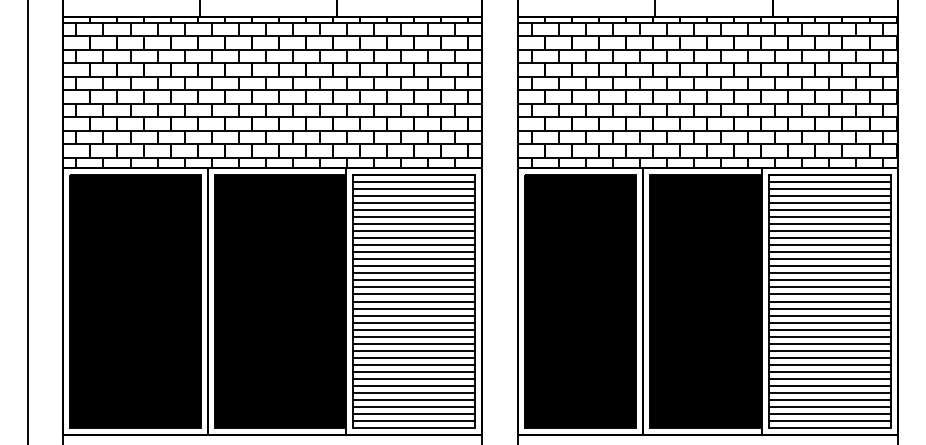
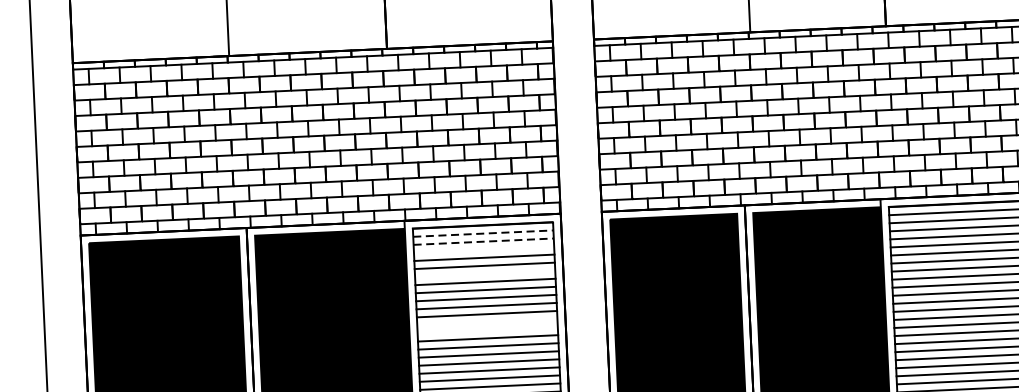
line: (414, 181) -> (483, 233), solid -> dashed
line: (414, 188) -> (484, 241), solid -> dashed
line: (413, 195) -> (483, 249), removed
line: (413, 217) -> (484, 274), removed
line: (413, 259) -> (486, 322), removed
line: (413, 266) -> (487, 330), removed

